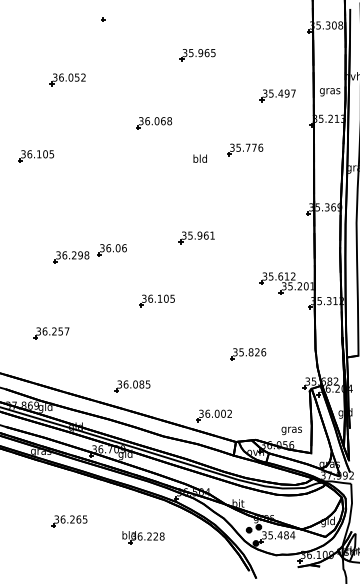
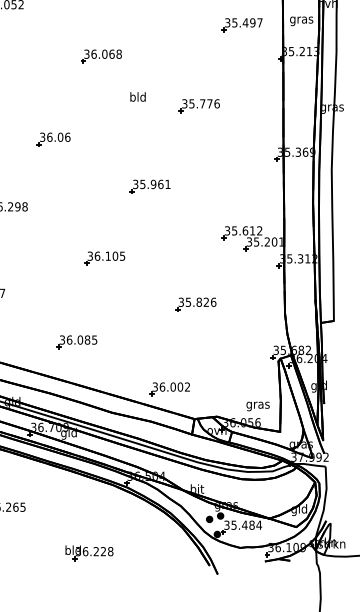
part: (245, 149) -> (199, 105), moved
text: (199, 158) -> (137, 96), moved
part: (111, 250) -> (53, 139), moved
part: (248, 354) -> (196, 304), moved
part: (132, 386) -> (76, 342), moved
part: (143, 537) -> (89, 552), moved

